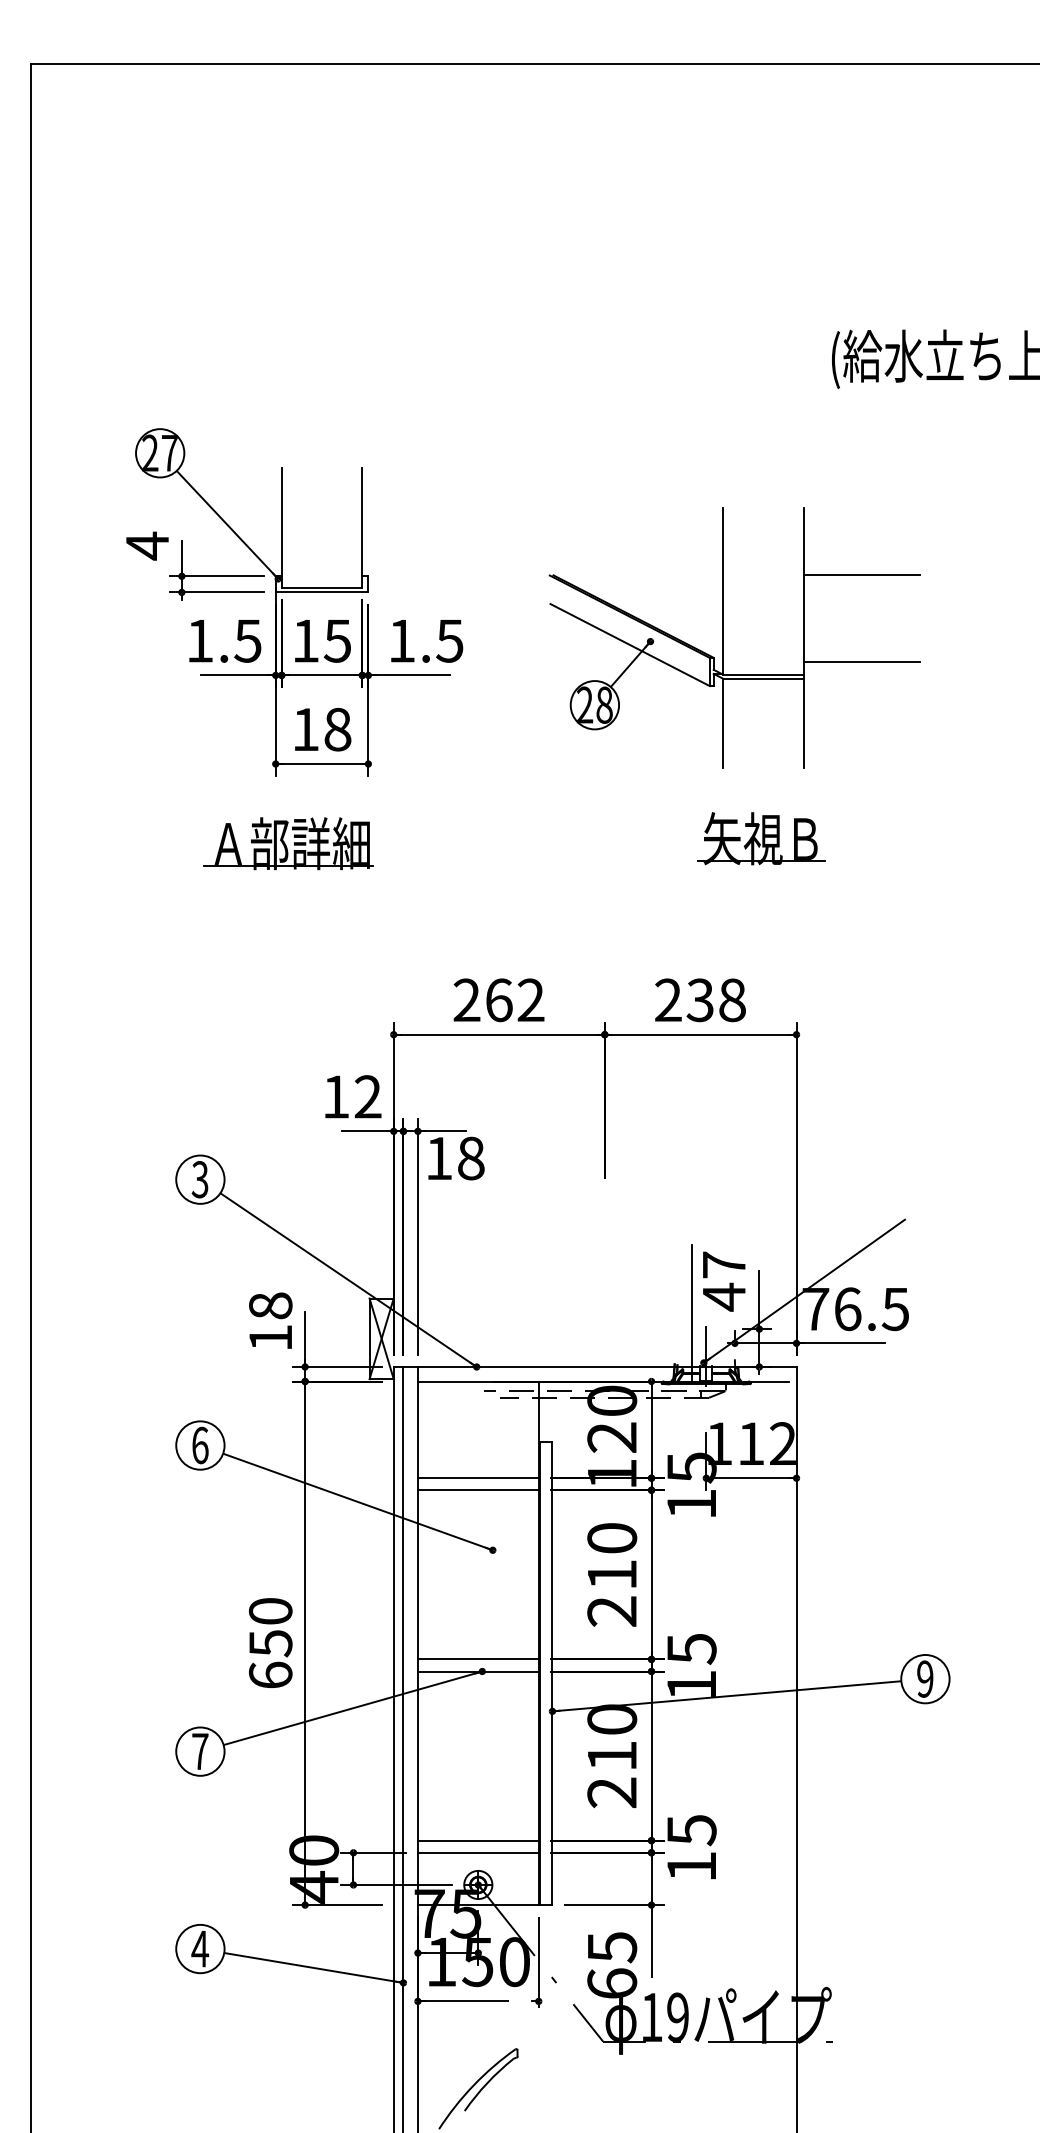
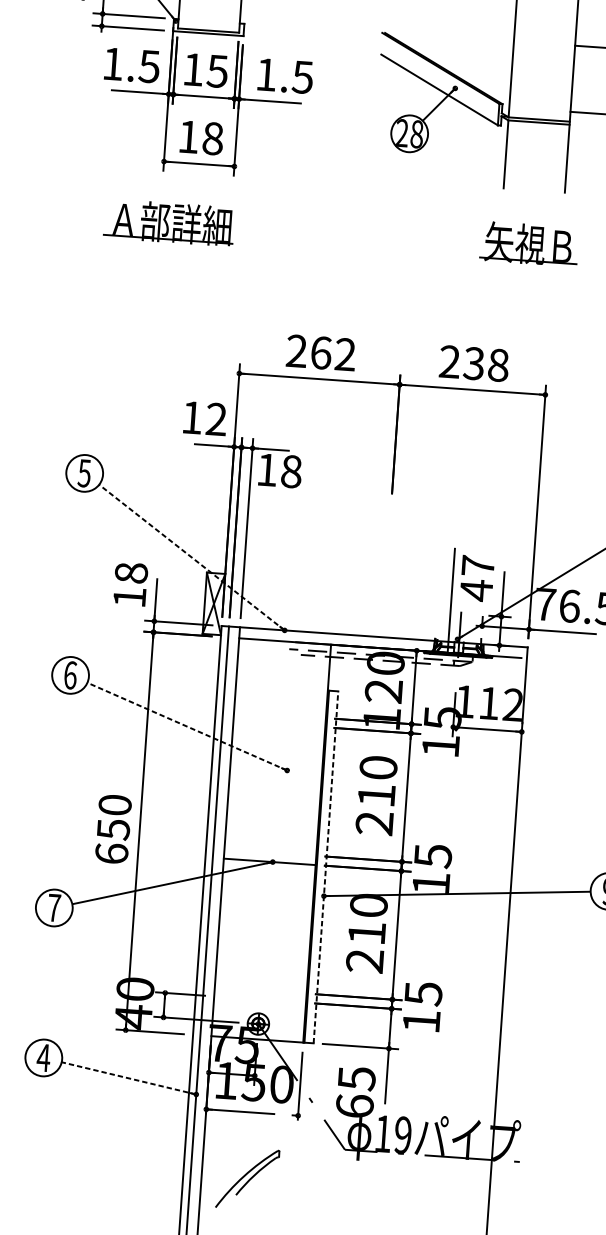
text: (200, 1179) -> (84, 473), 3 -> 5
line: (348, 1280) -> (191, 557), solid -> dashed
line: (477, 1478) -> (279, 715), removed
line: (477, 1490) -> (278, 724), removed
line: (357, 1501) -> (186, 726), solid -> dashed
line: (477, 1659) -> (269, 852), removed
line: (552, 1673) -> (326, 867), solid -> dashed
line: (477, 1840) -> (260, 990), removed
line: (477, 1852) -> (259, 999), removed
line: (313, 1967) -> (128, 1078), solid -> dashed

